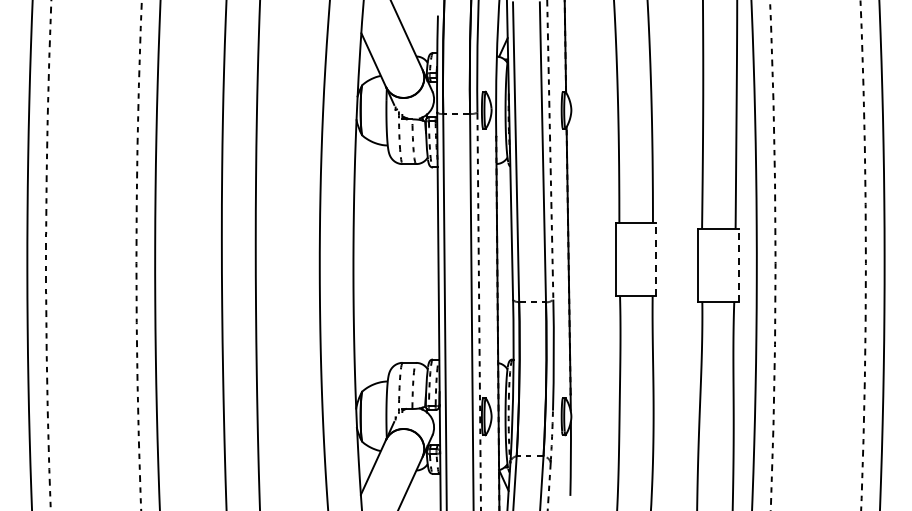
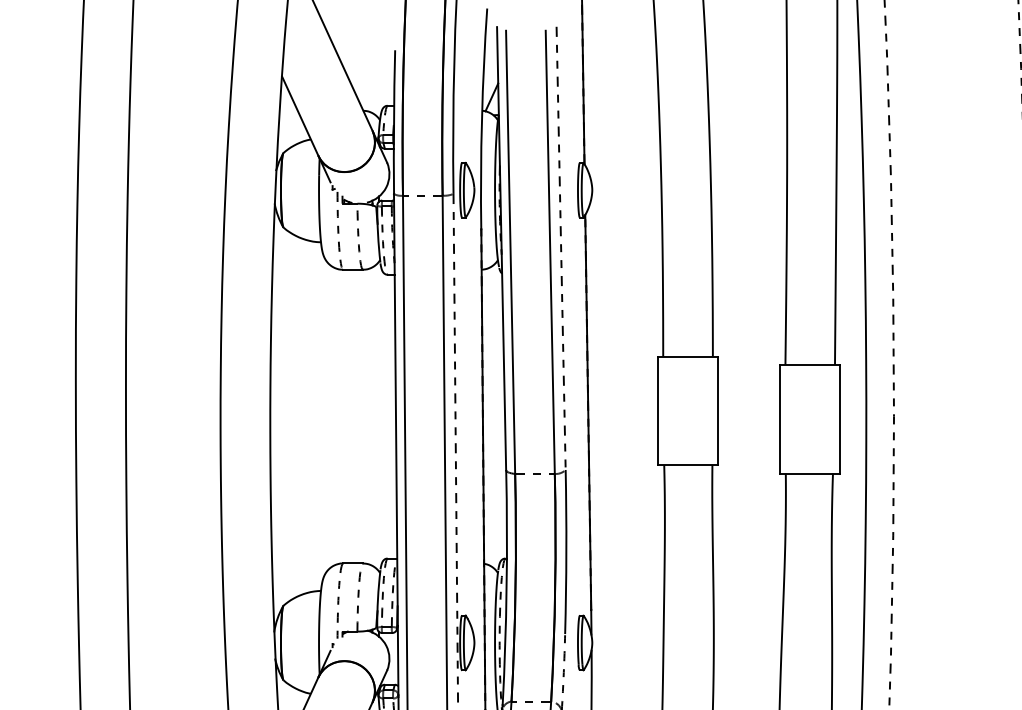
line: (656, 259) -> (718, 410), dashed -> solid
line: (738, 265) -> (839, 419), dashed -> solid

